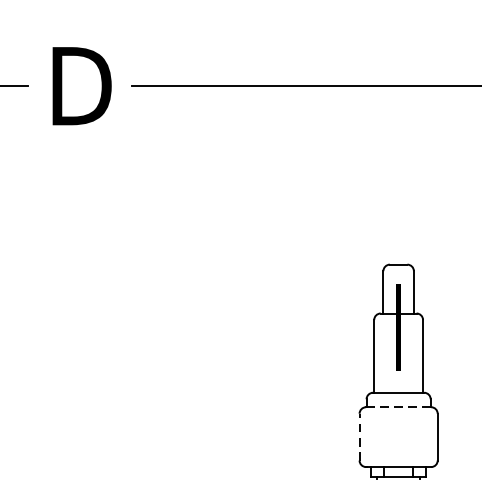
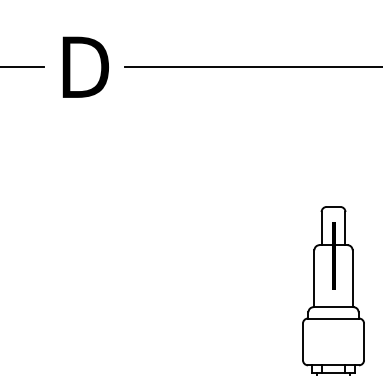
line: (398, 407) -> (333, 318), dashed -> solid
line: (358, 436) -> (302, 341), dashed -> solid

